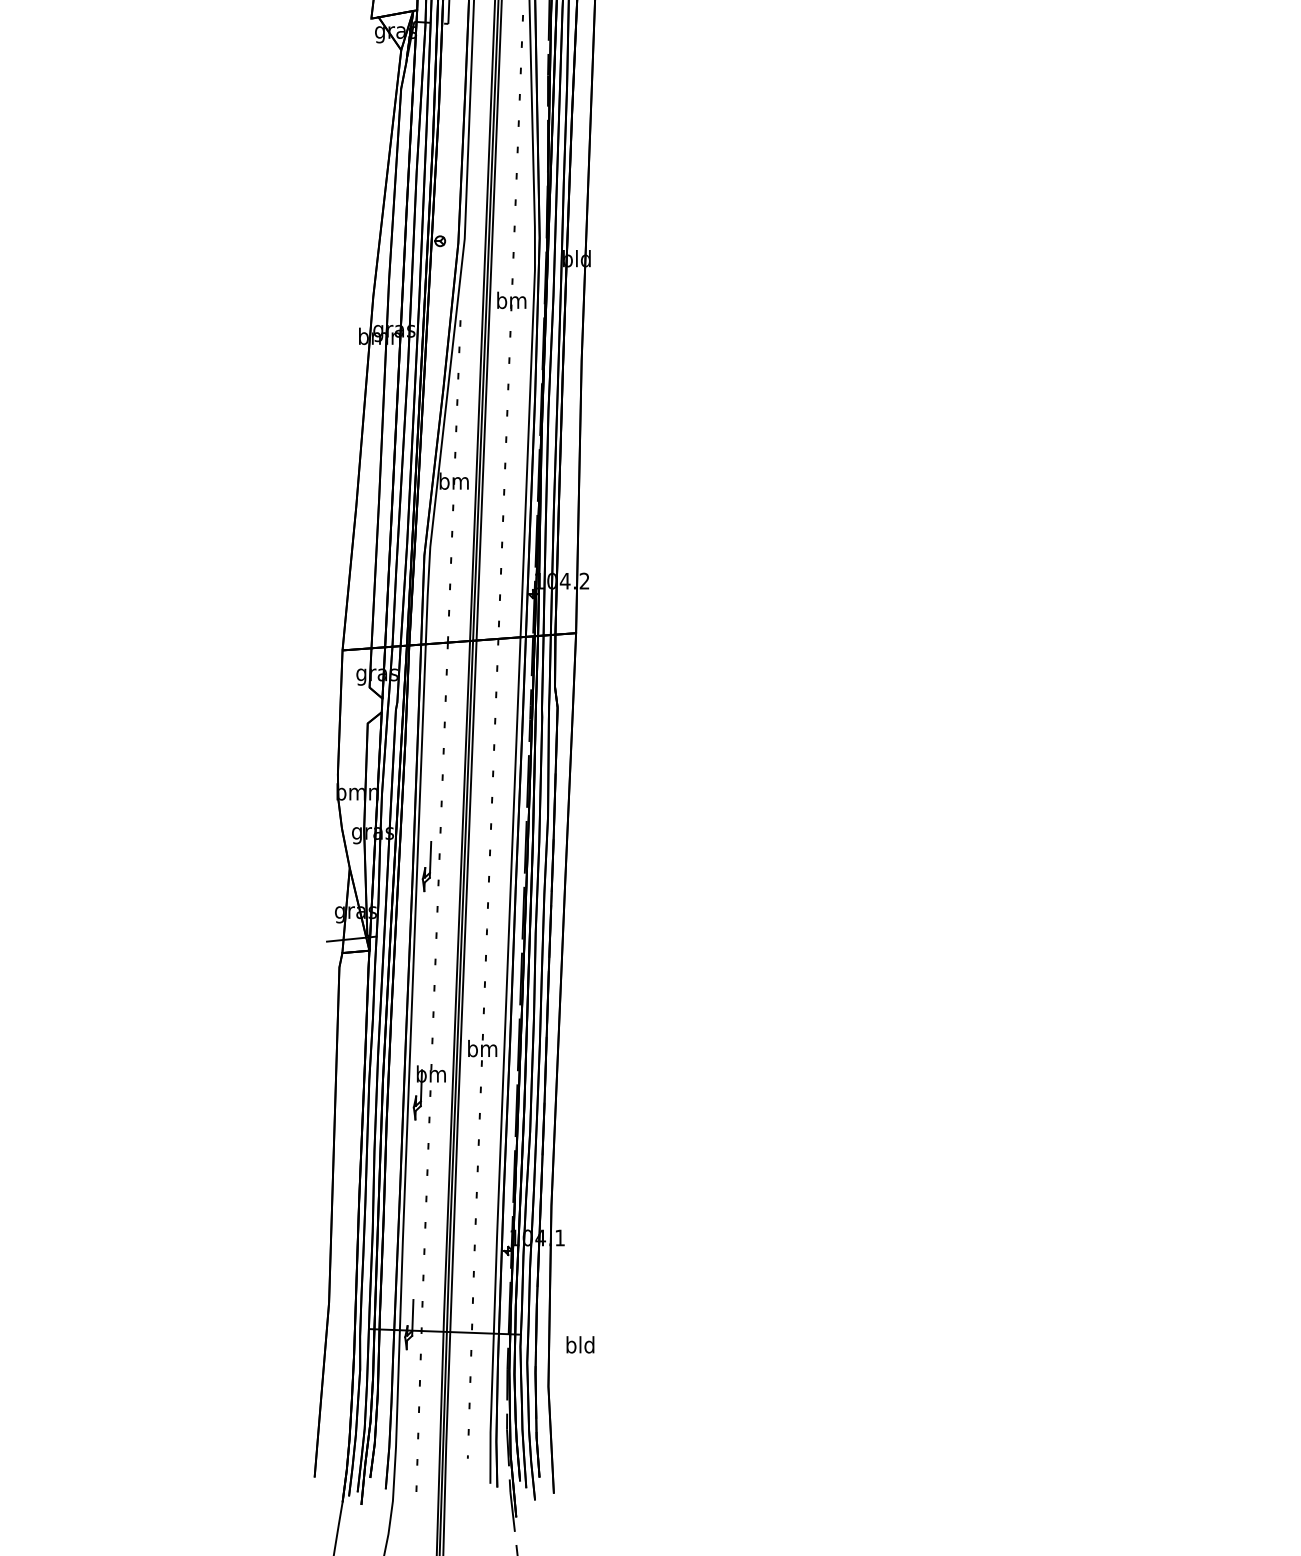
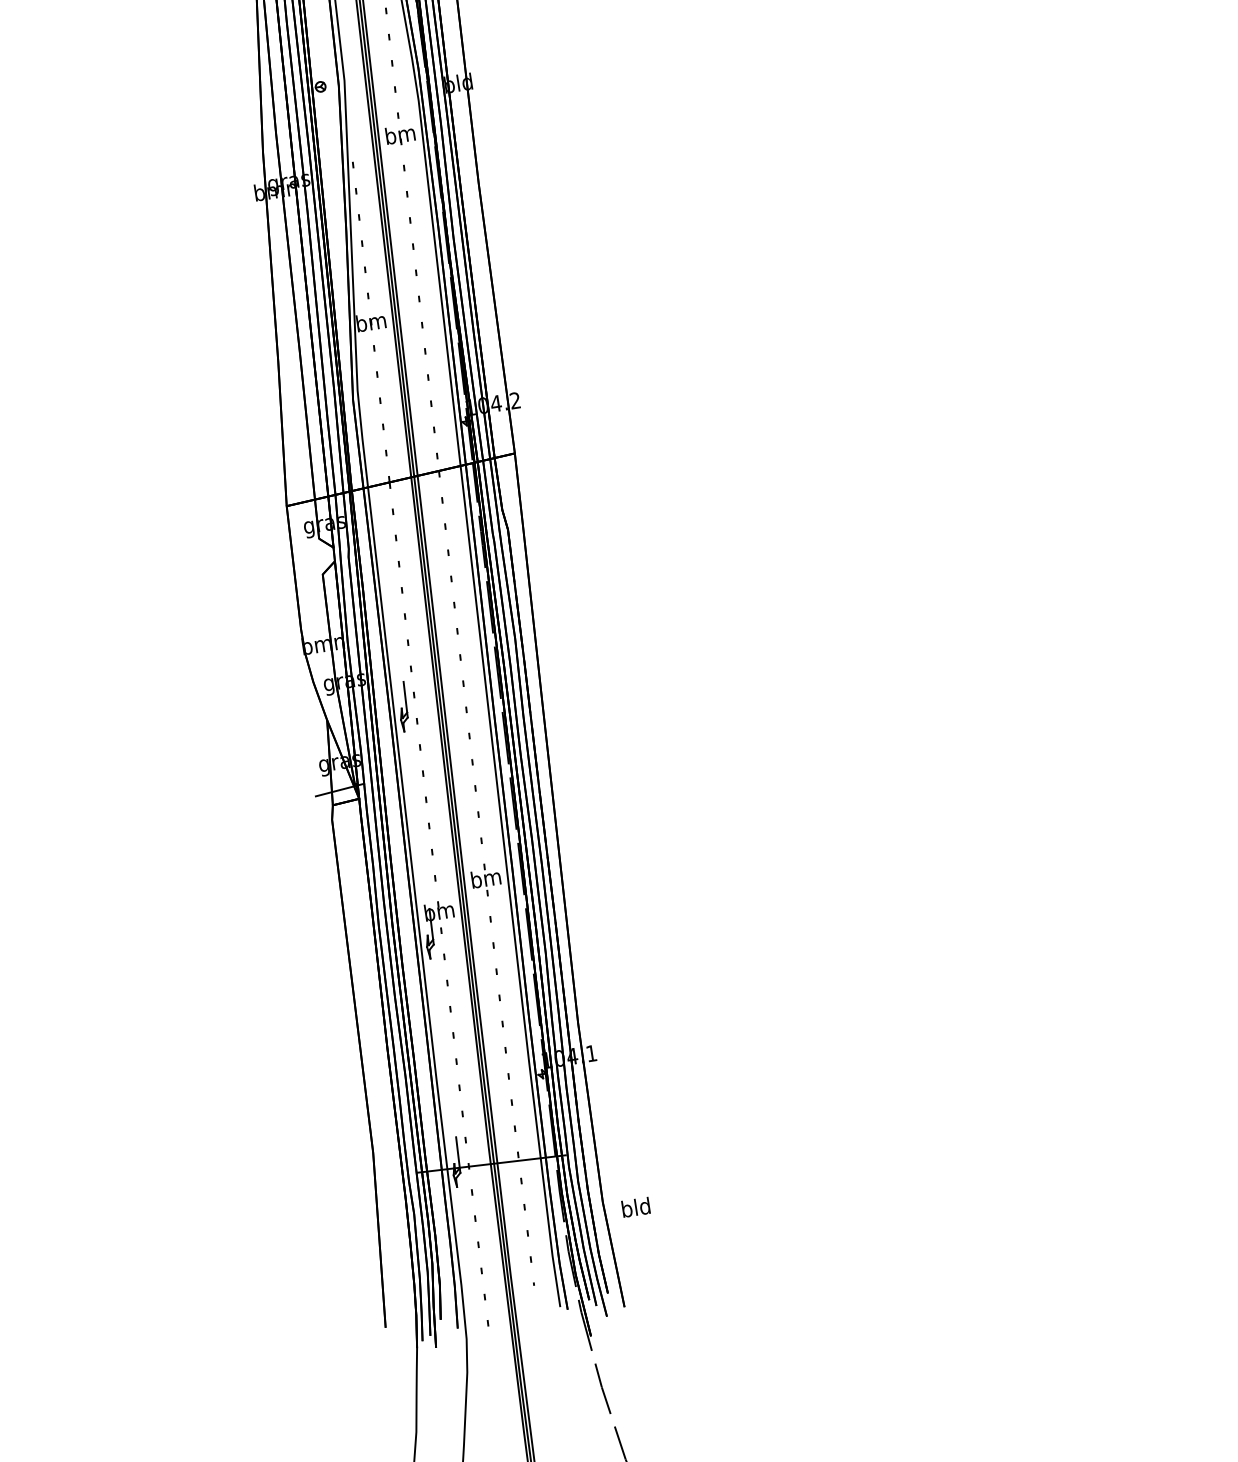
text: (580, 1344) -> (636, 1207), moved

